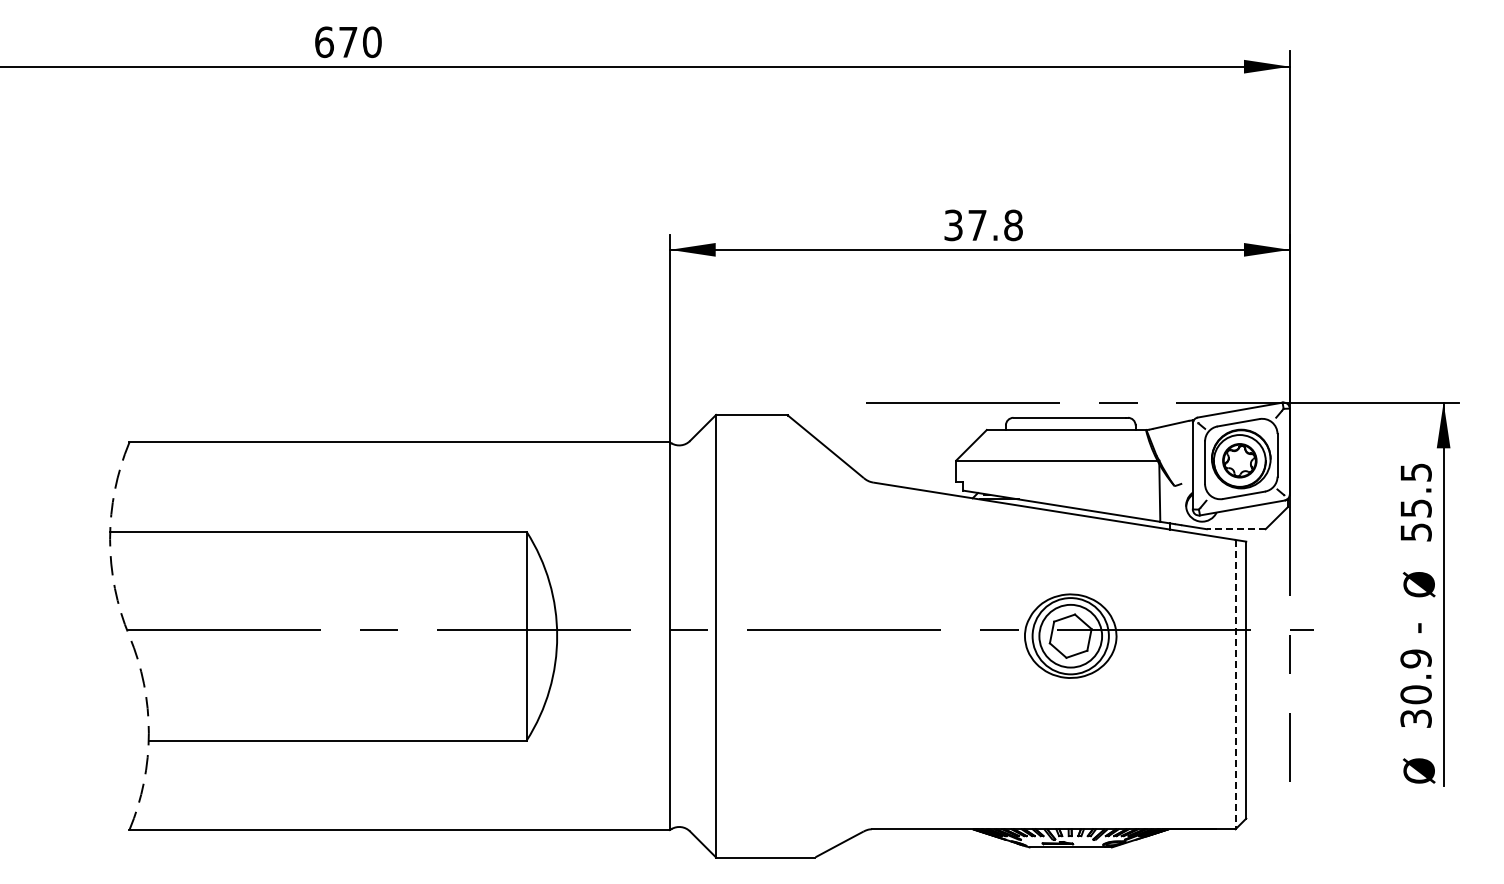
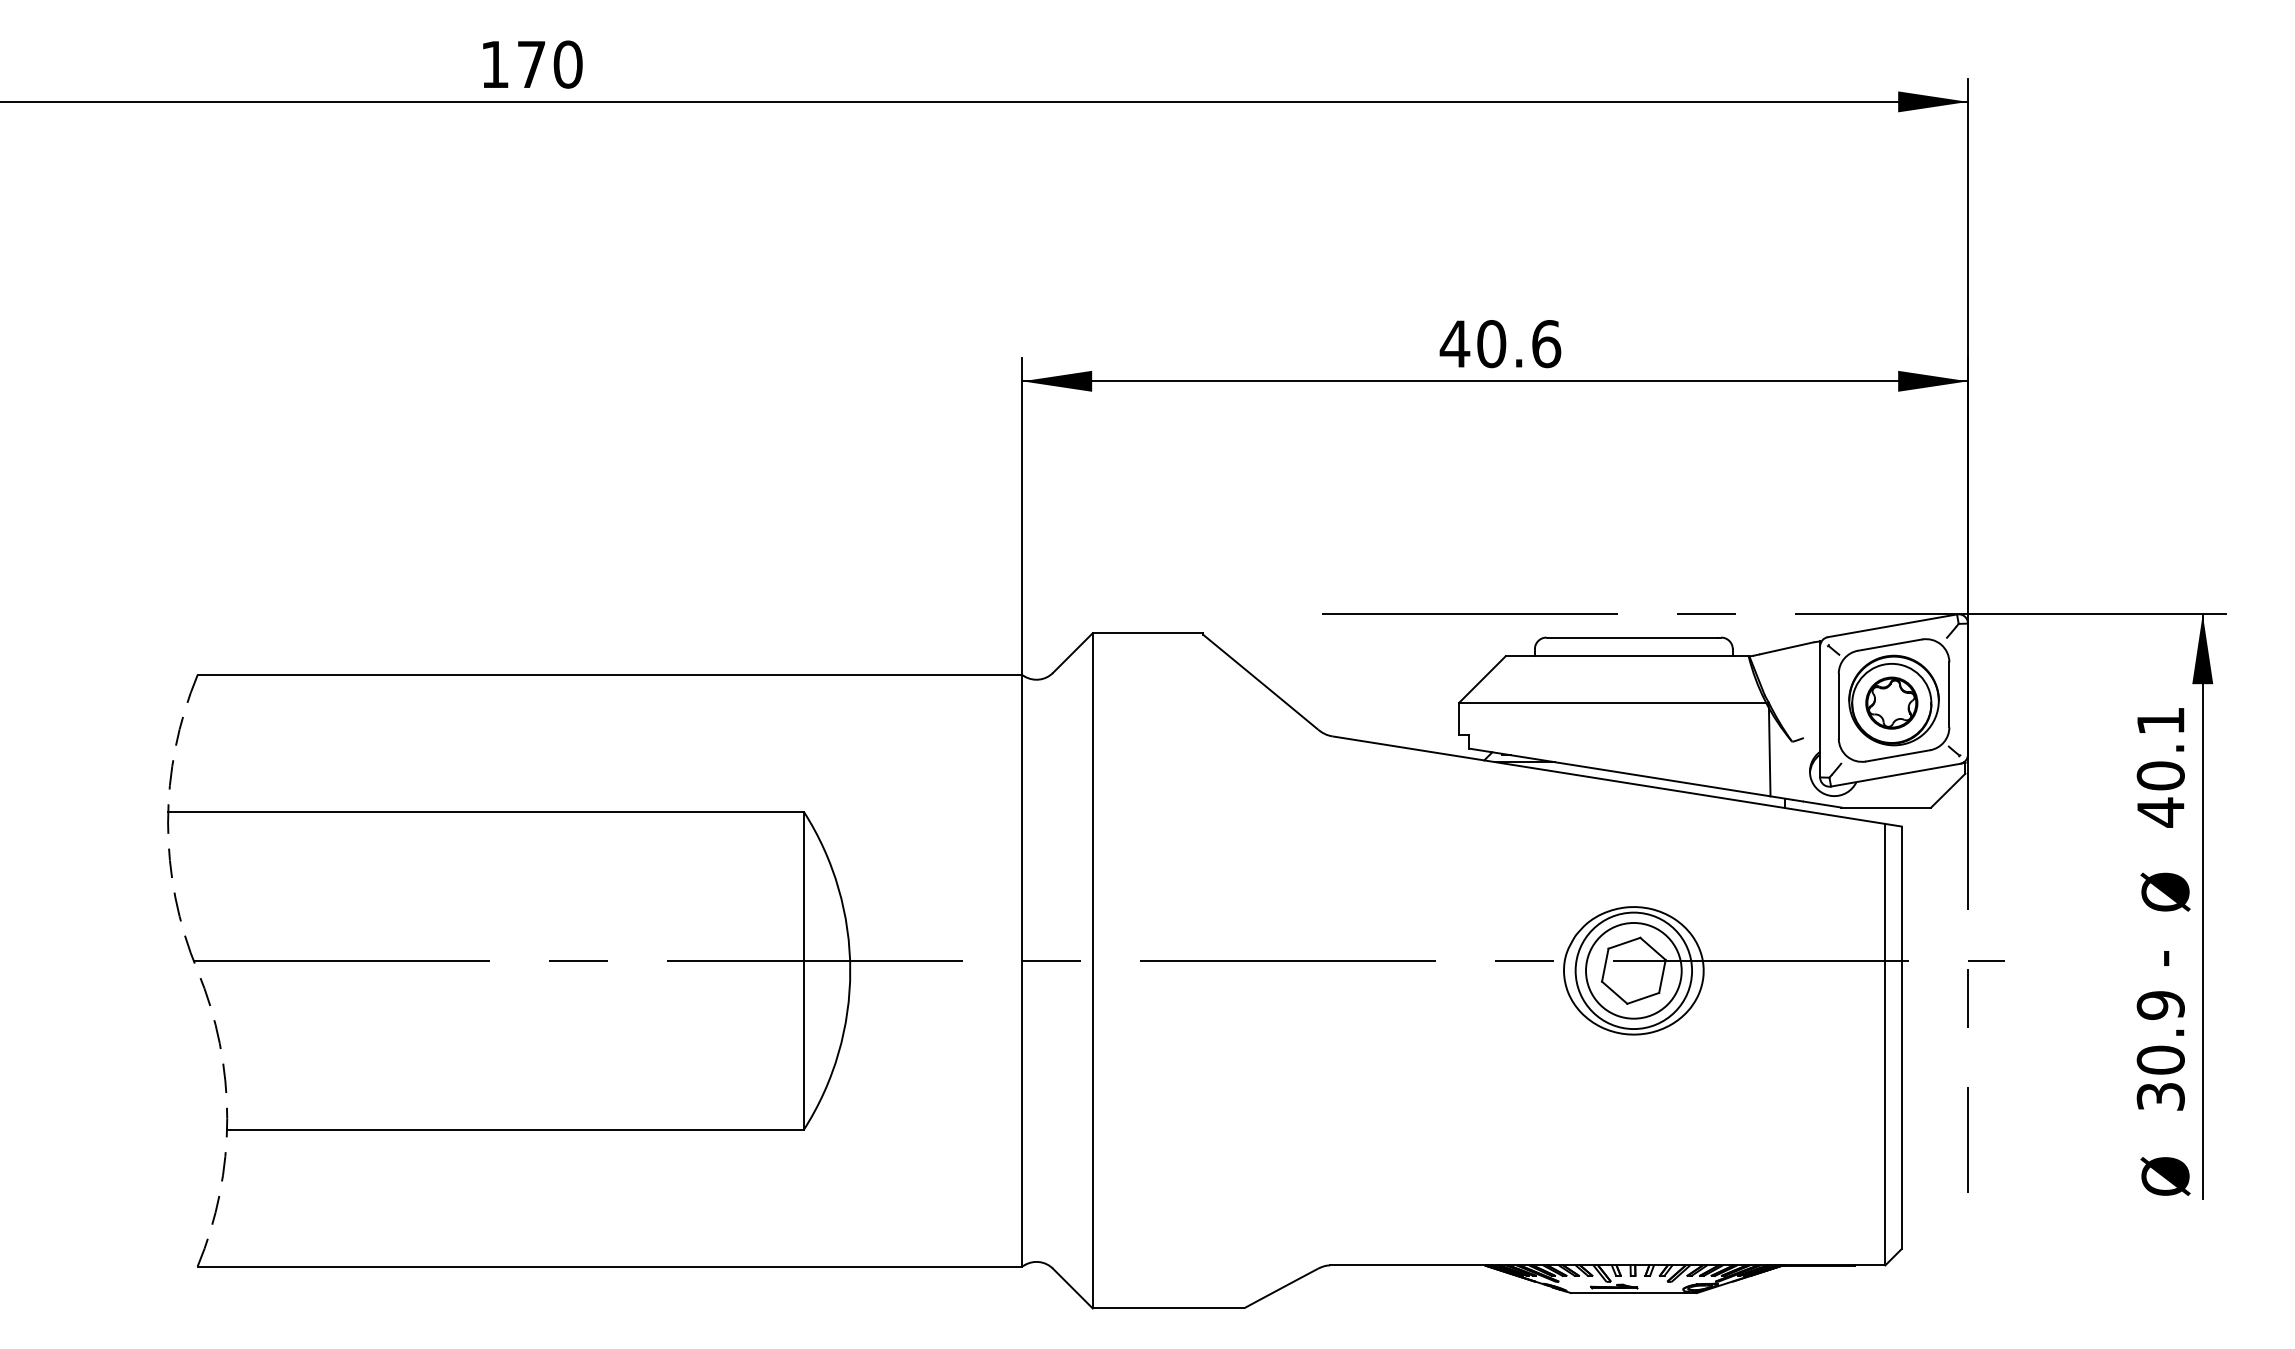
text: (324, 42) -> (495, 64), 670 -> 170
text: (983, 225) -> (1500, 344), 37.8 -> 40.6
text: (1415, 502) -> (2159, 766), 55.5 -> 40.1
line: (1235, 529) -> (1885, 808), dashed -> solid
line: (1235, 684) -> (1885, 1044), dashed -> solid

